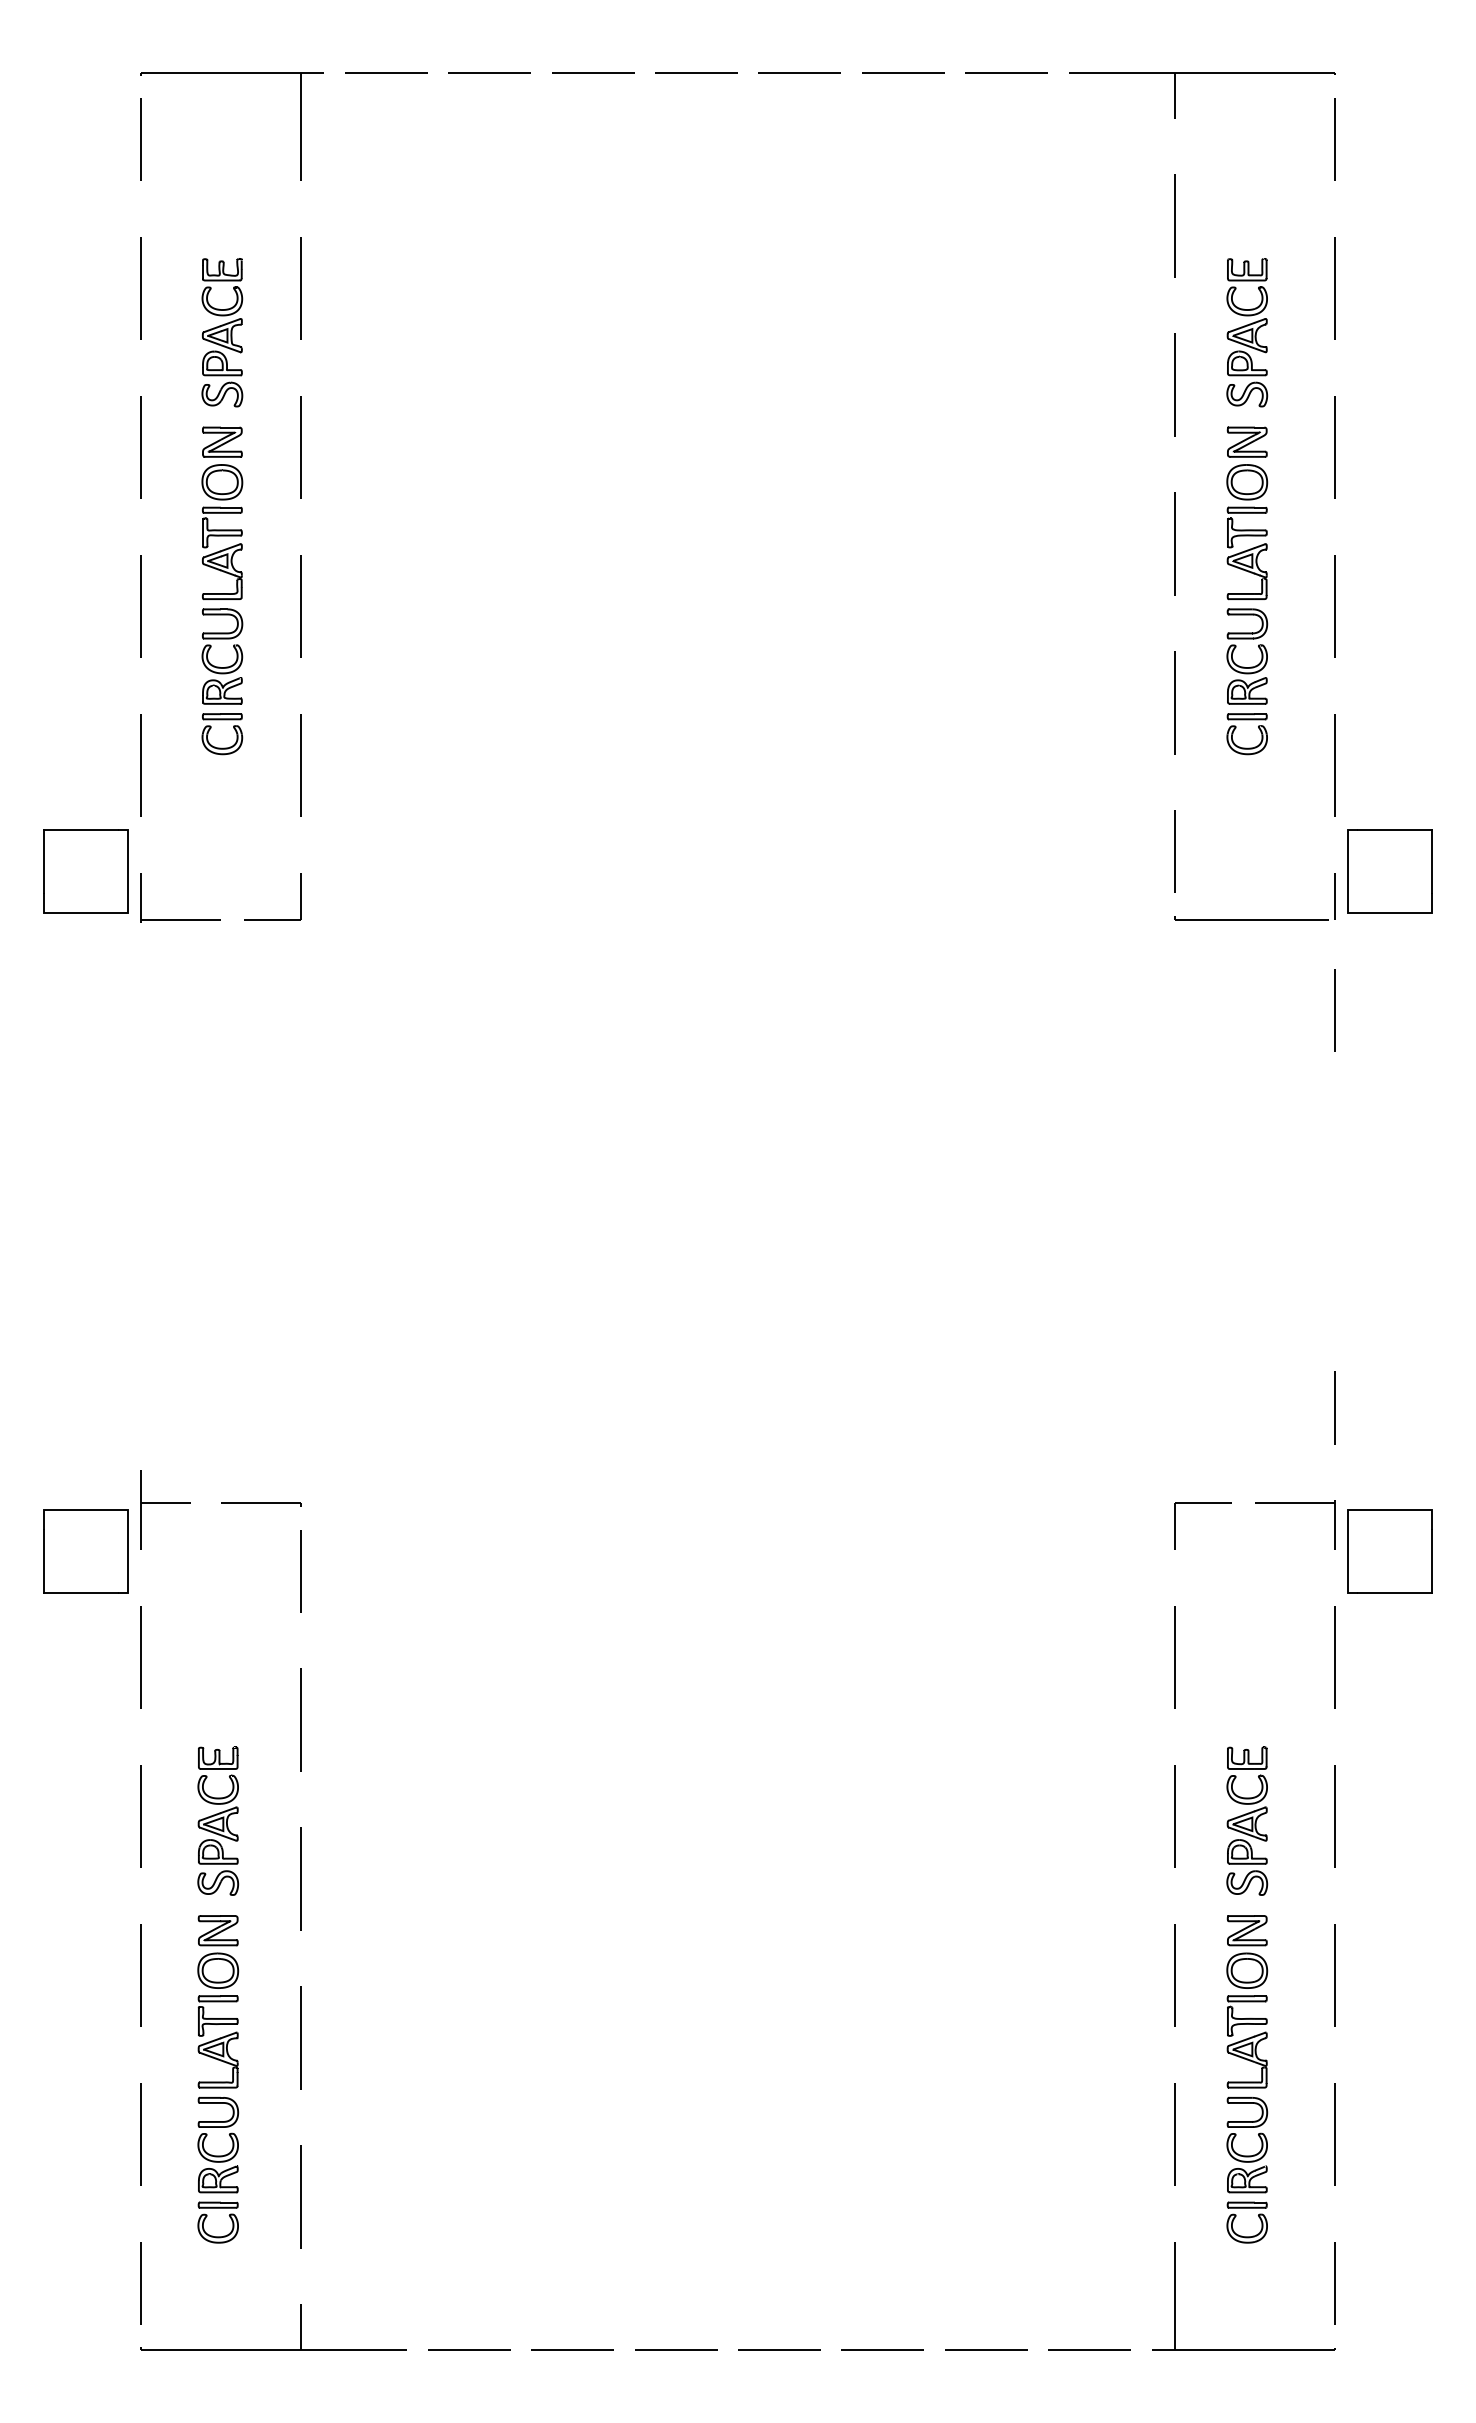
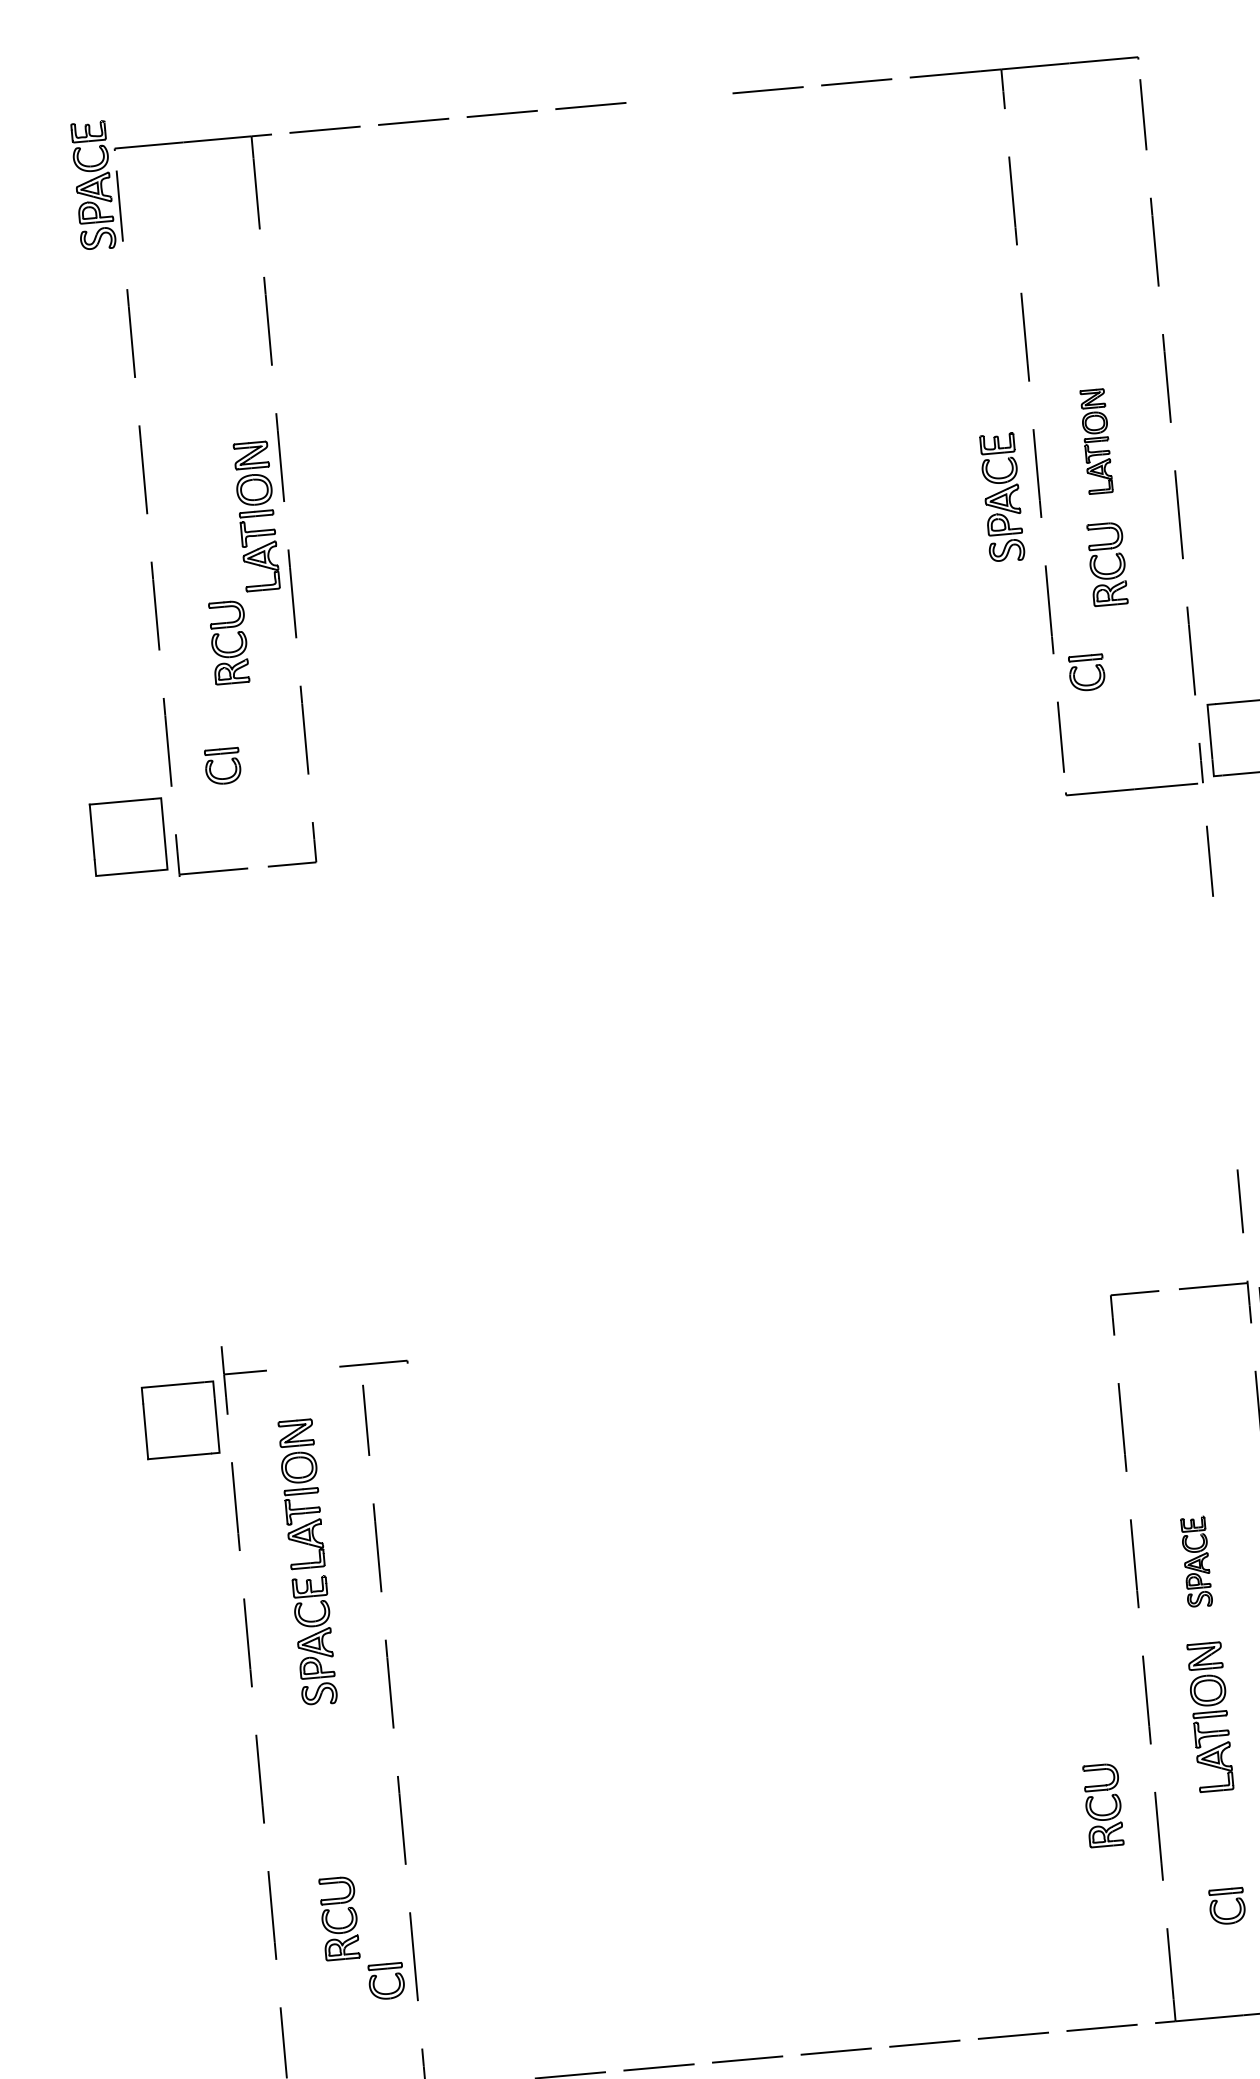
line: (799, 72) -> (679, 98), removed
part: (222, 332) -> (93, 185), moved
part: (1247, 332) -> (1002, 497), moved
part: (222, 513) -> (256, 516), moved
part: (1247, 513) -> (1096, 441), size x0.7
part: (211, 728) -> (213, 762), moved
part: (1236, 728) -> (1077, 668), moved
line: (261, 1503) -> (374, 1363), moved
part: (1247, 1820) -> (1196, 1561), size x0.7
part: (218, 2001) -> (301, 1493), moved
part: (1247, 2155) -> (1104, 1814), moved
part: (207, 2216) -> (376, 1977), moved

